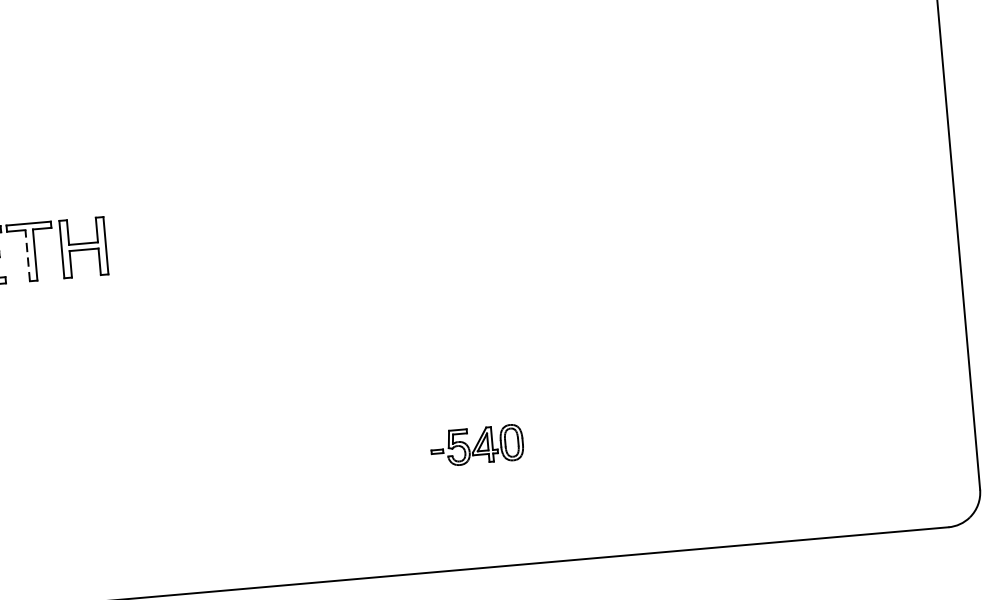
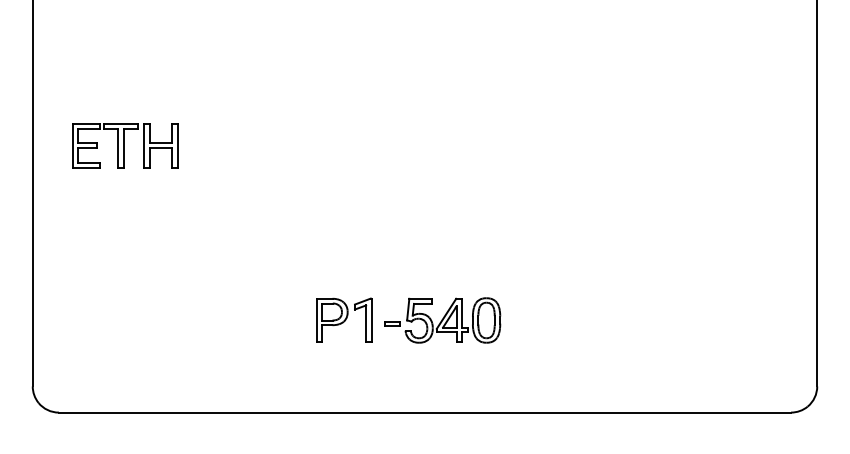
line: (27, 255) -> (118, 148), dashed -> solid
part: (476, 445) -> (442, 320), size x1.67
part: (346, 455) -> (344, 319), added

